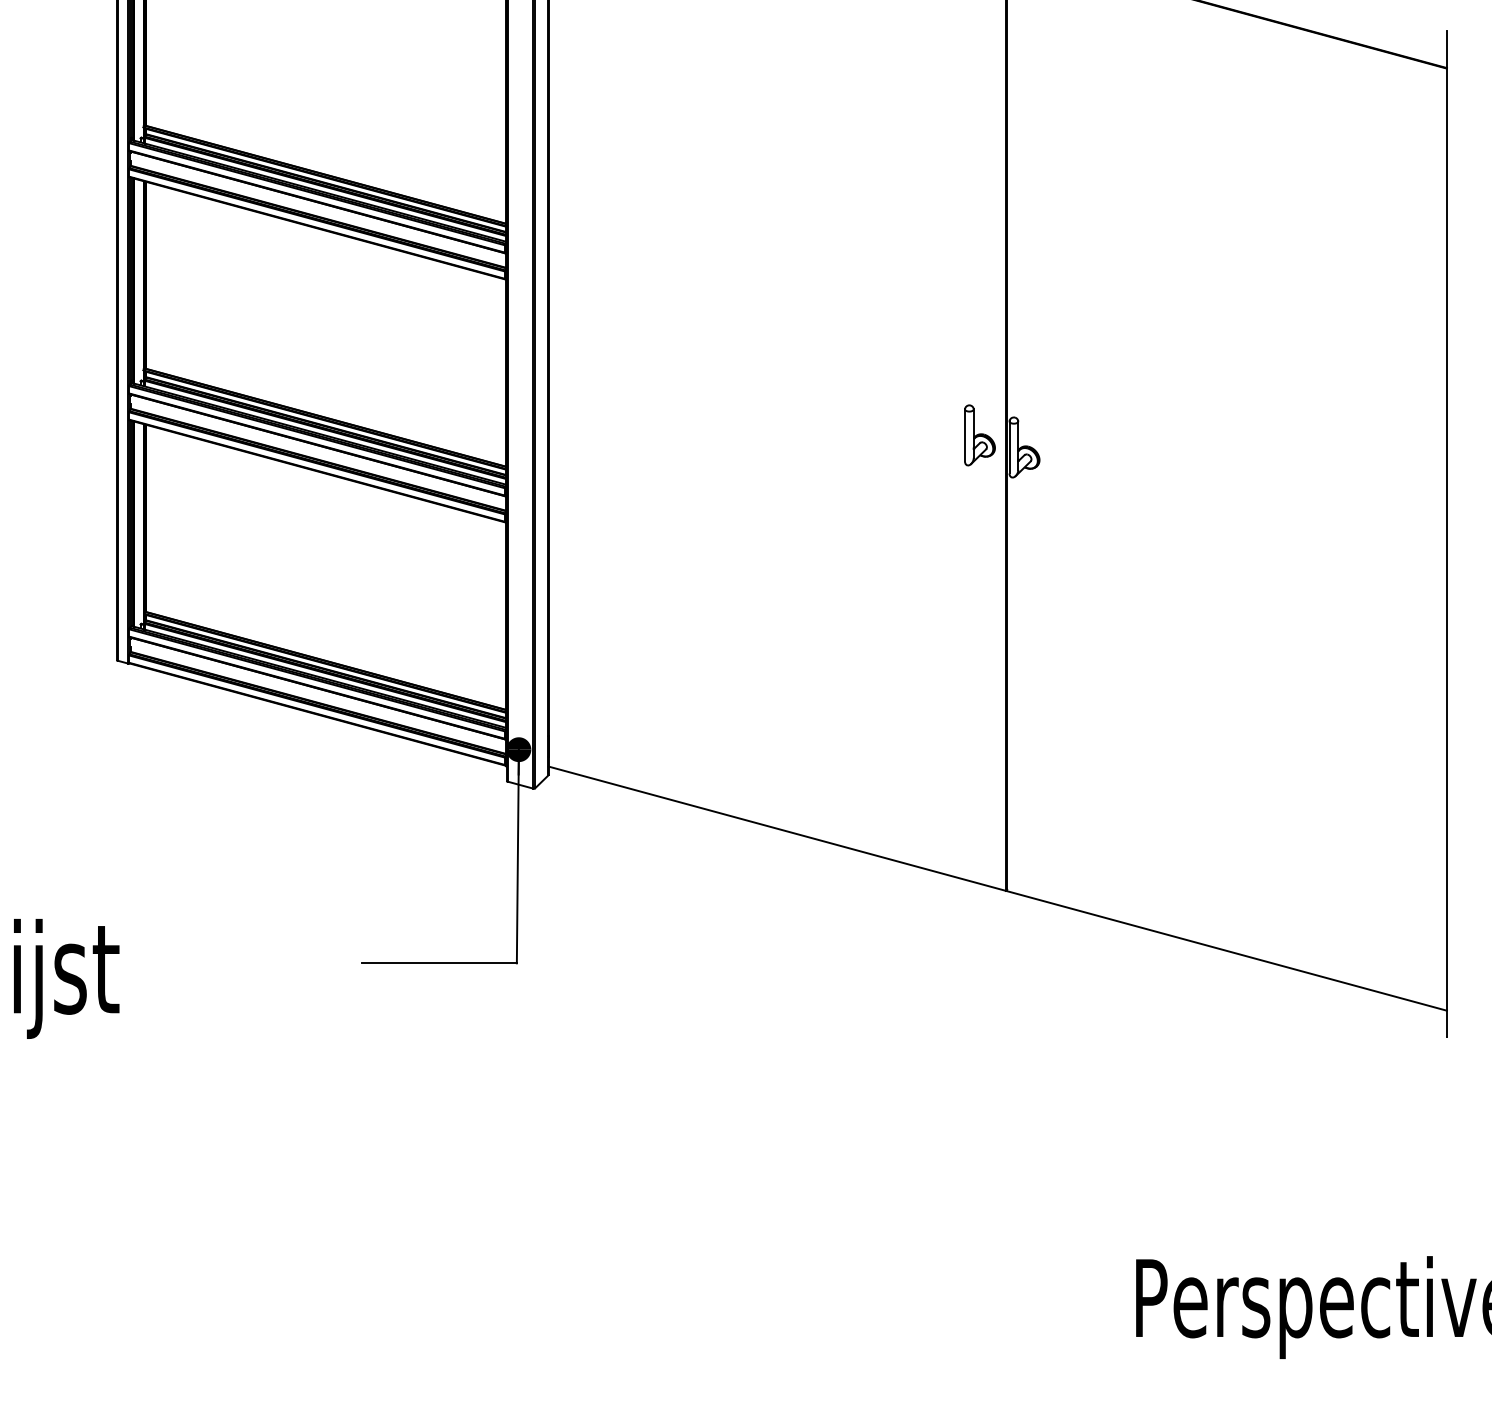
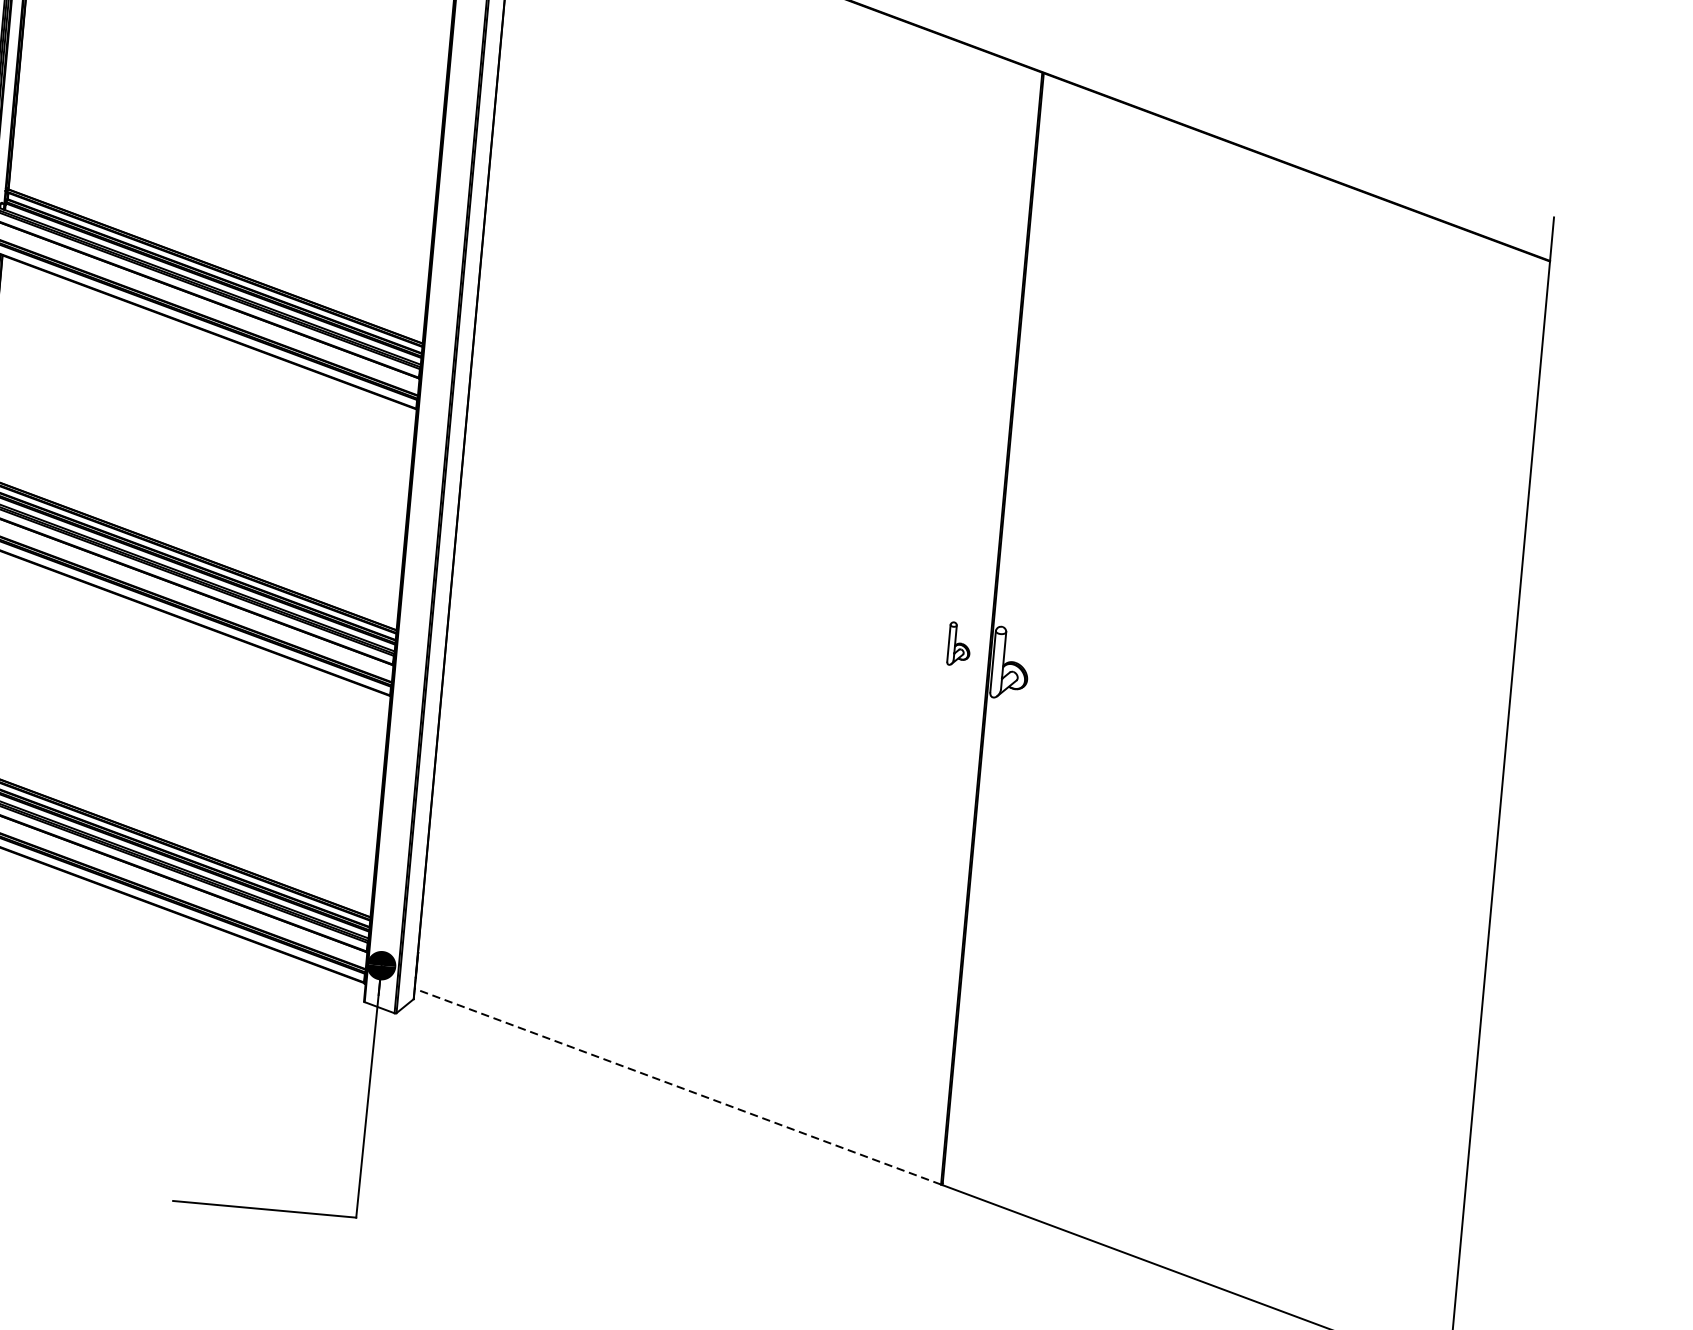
part: (979, 435) -> (958, 644), size x0.6
line: (777, 828) -> (678, 1086), solid -> dashed

